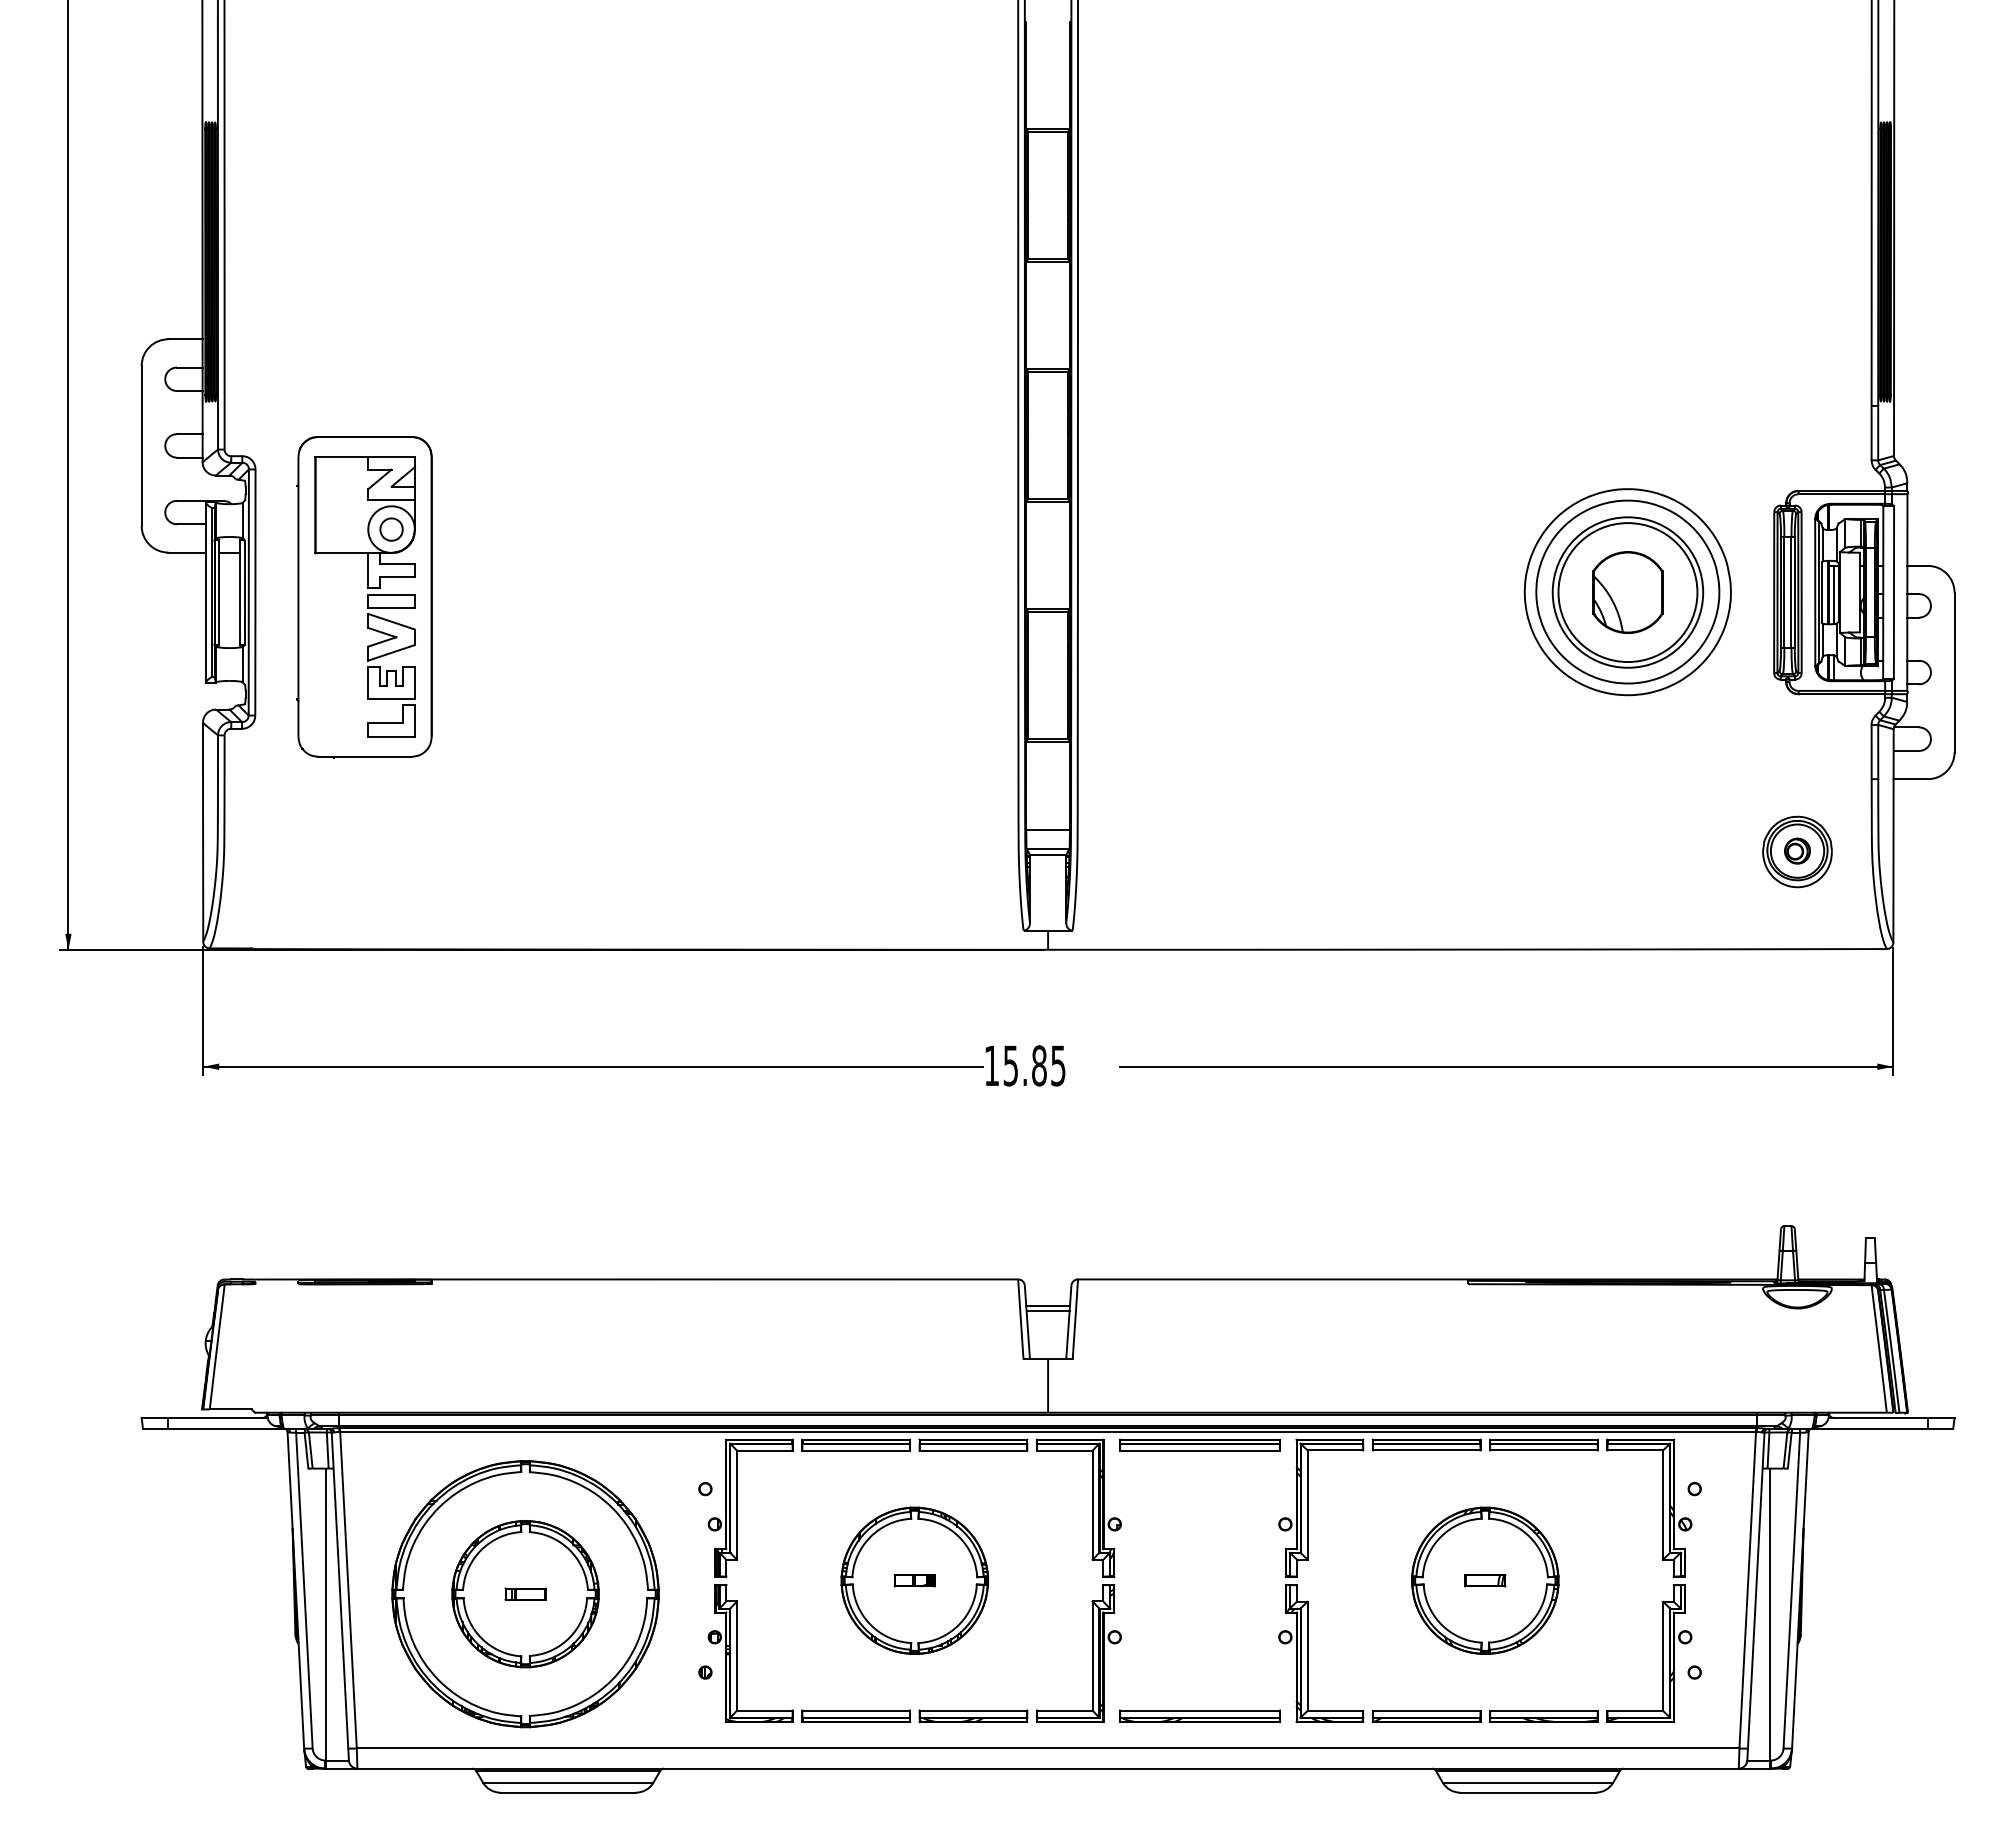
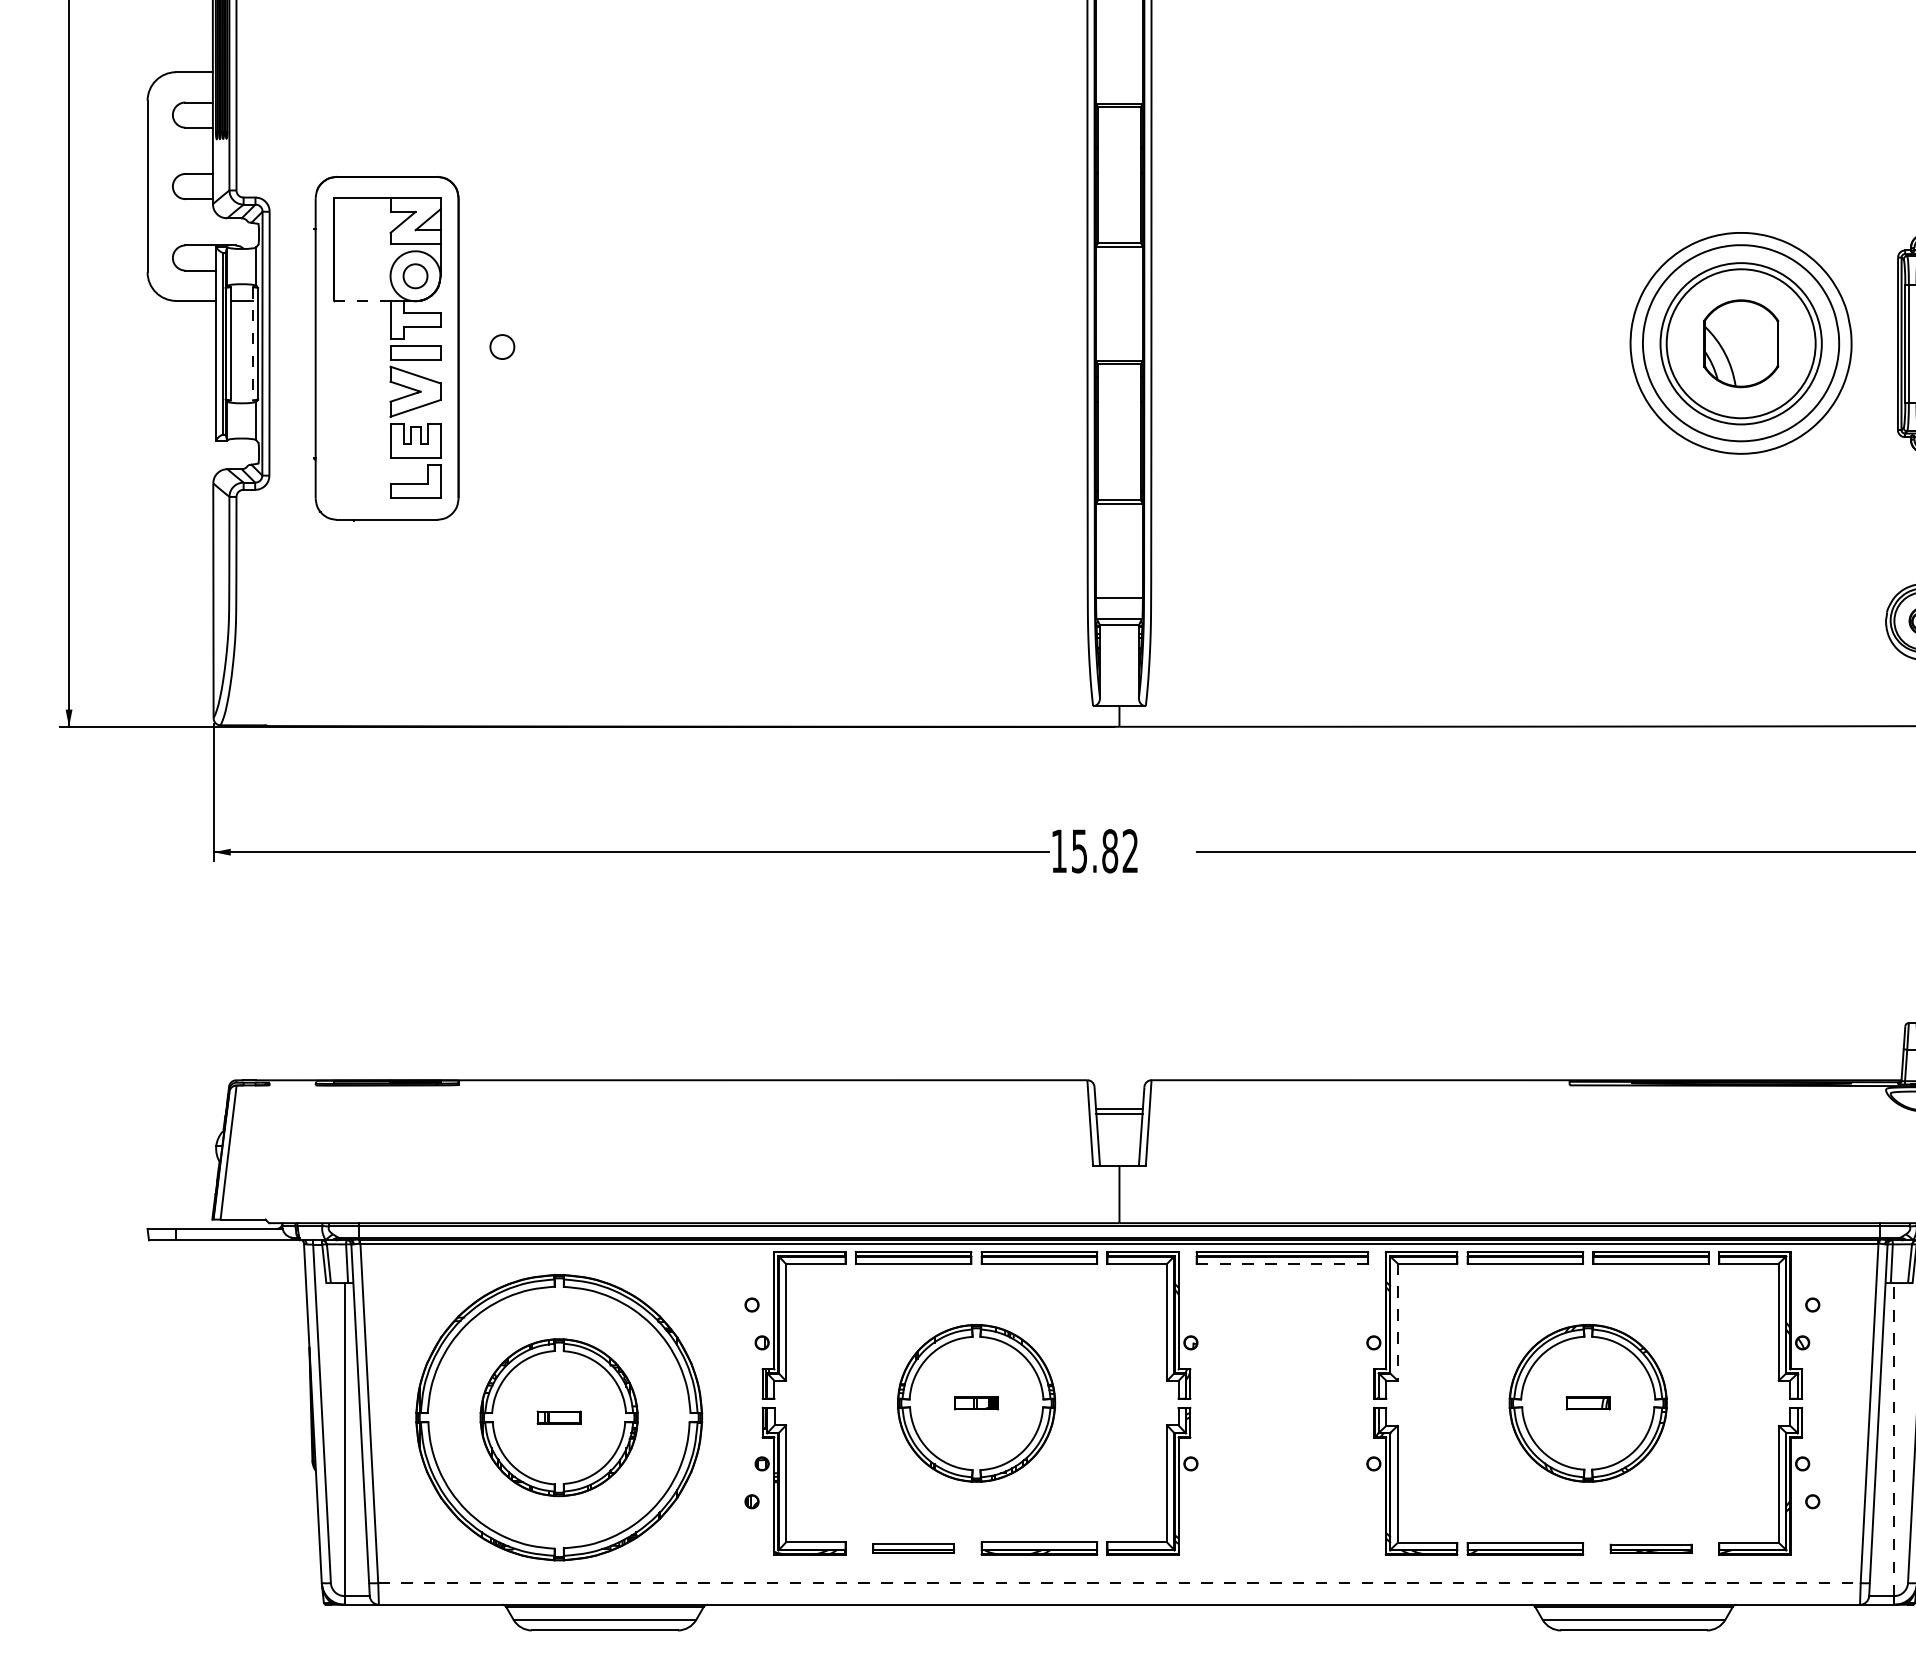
line: (342, 552) -> (362, 300), solid -> dashed
line: (240, 592) -> (253, 343), solid -> dashed
part: (472, 595) -> (502, 346), added
text: (1058, 1065) -> (1130, 850), 15.85 -> 15.82
line: (1200, 1450) -> (1282, 1263), solid -> dashed
line: (1307, 1505) -> (1397, 1322), solid -> dashed
line: (1770, 1614) -> (1894, 1439), solid -> dashed
part: (855, 1715) -> (912, 1547), size x0.7
part: (1199, 1715) -> (1281, 1547), removed
part: (1543, 1716) -> (1650, 1548), size x0.7
line: (1048, 1748) -> (1119, 1583), solid -> dashed

